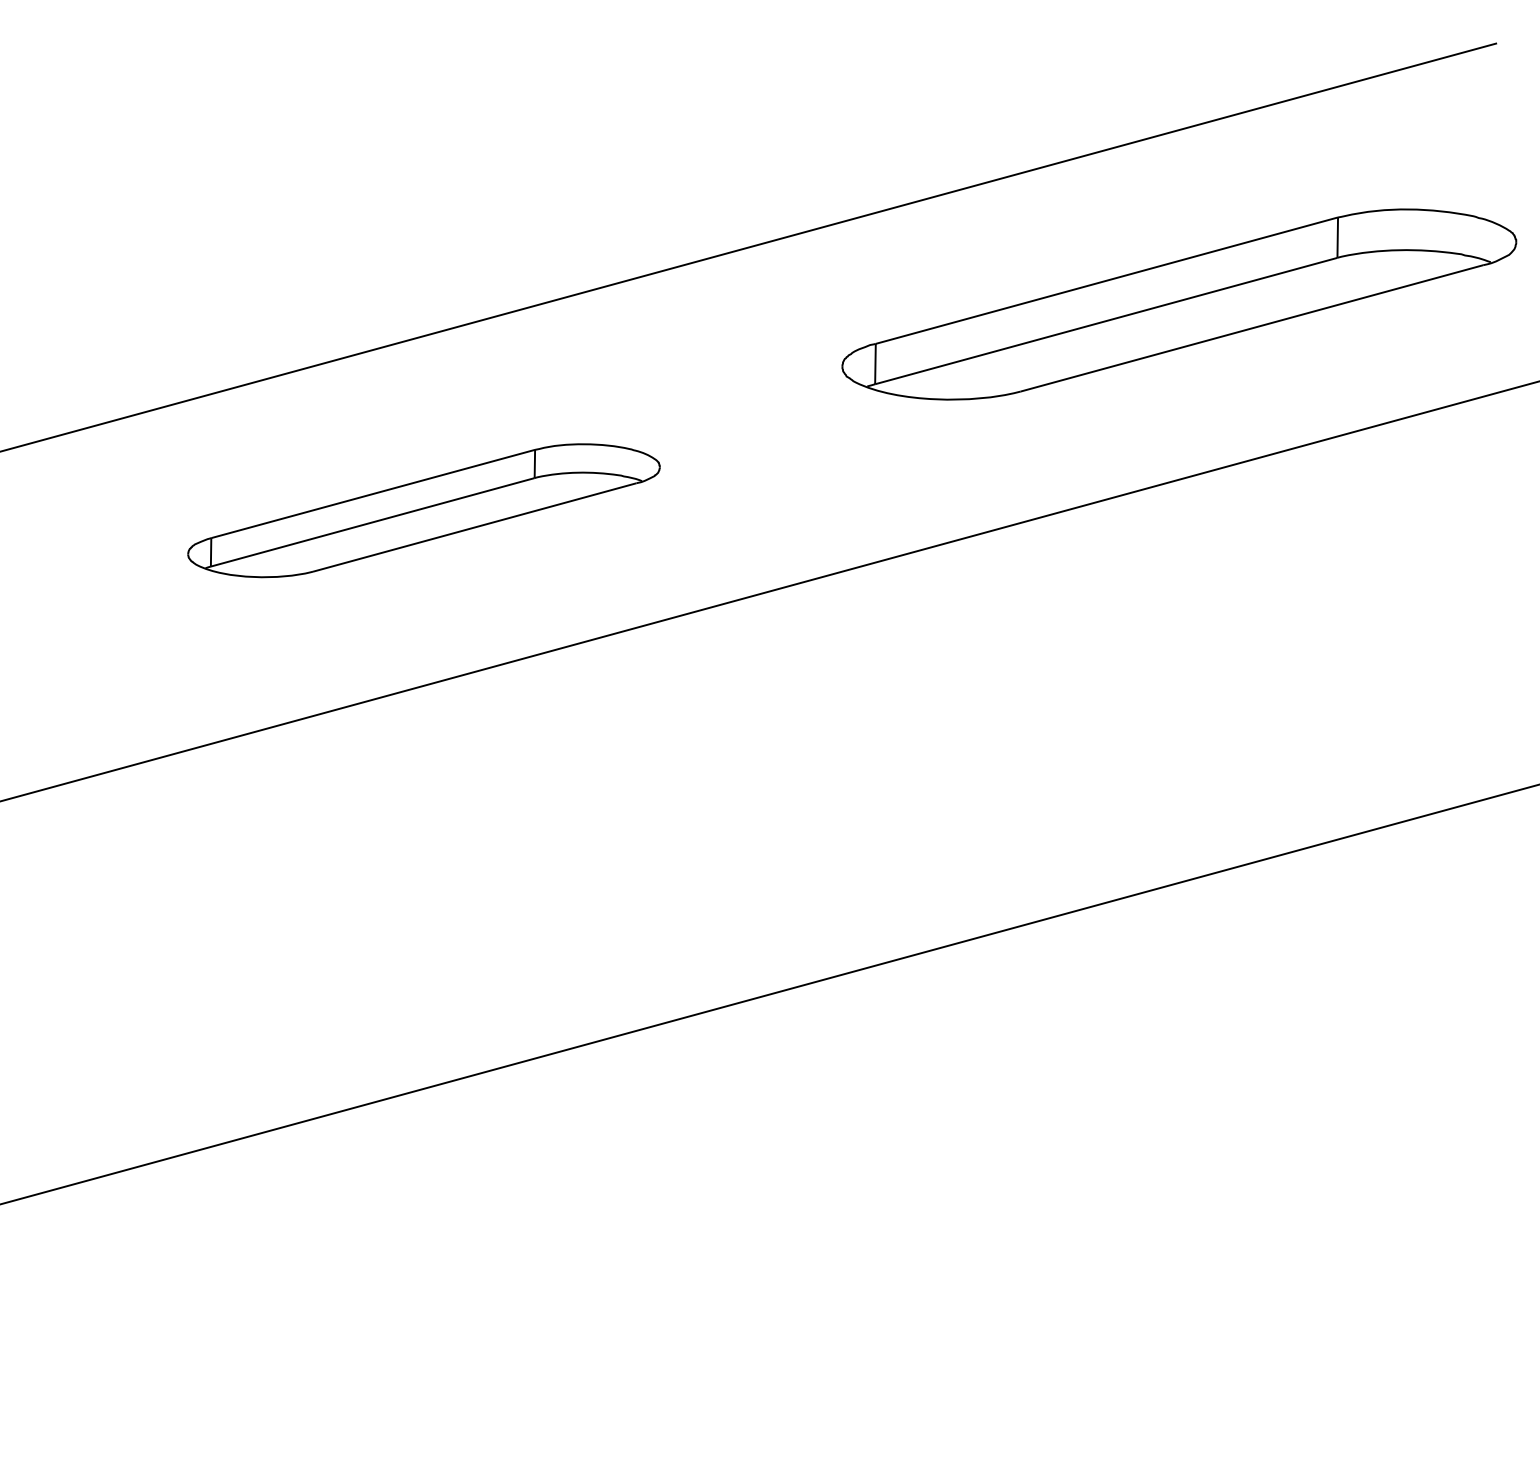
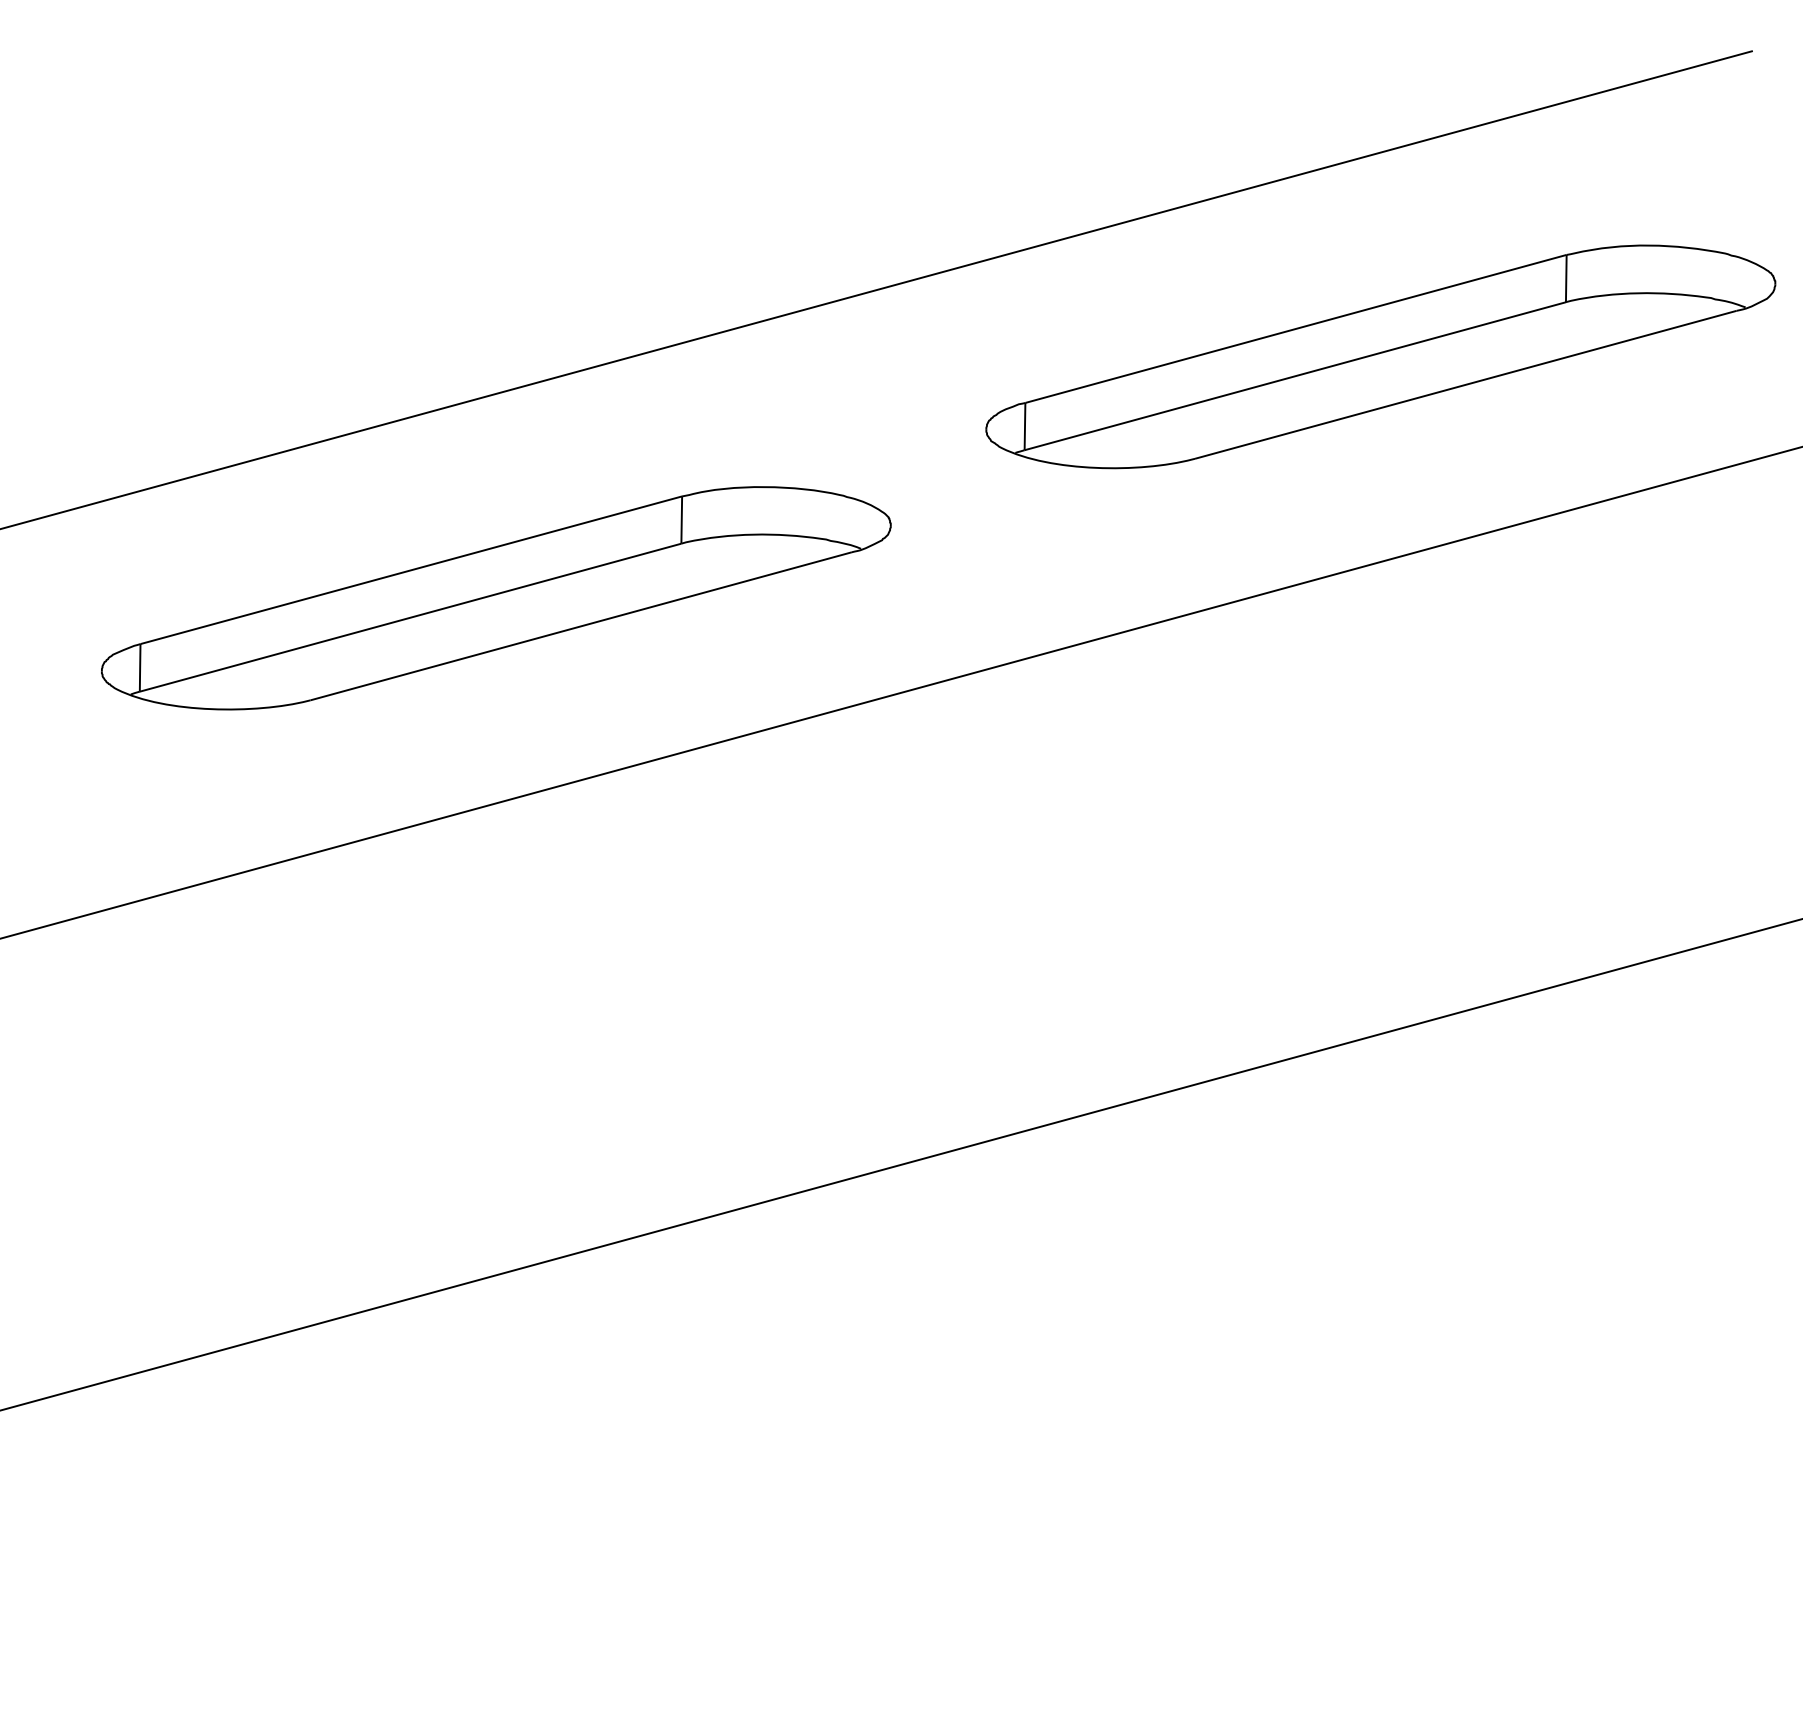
part: (424, 510) -> (496, 598), size x1.43

